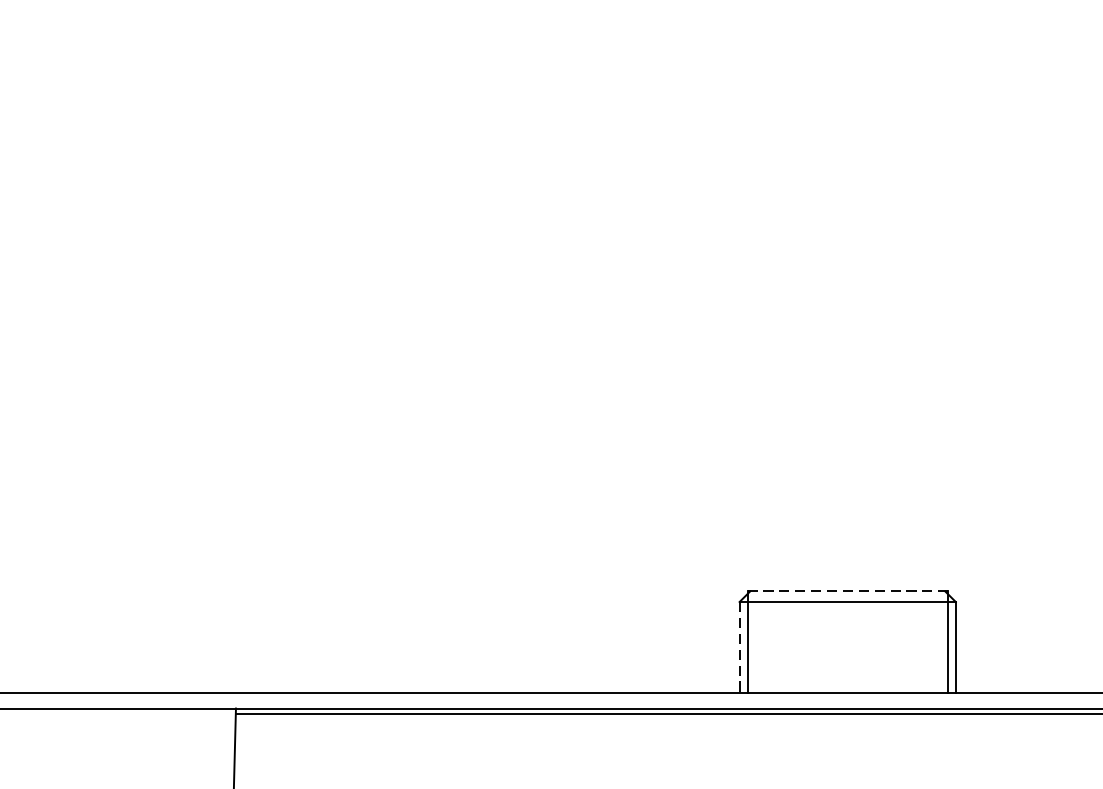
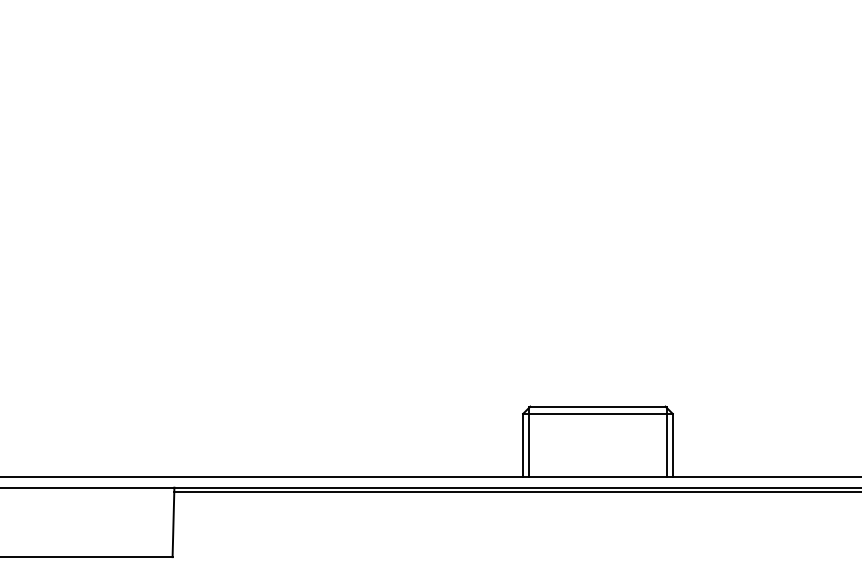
line: (848, 591) -> (598, 406), dashed -> solid
line: (740, 647) -> (523, 445), dashed -> solid

